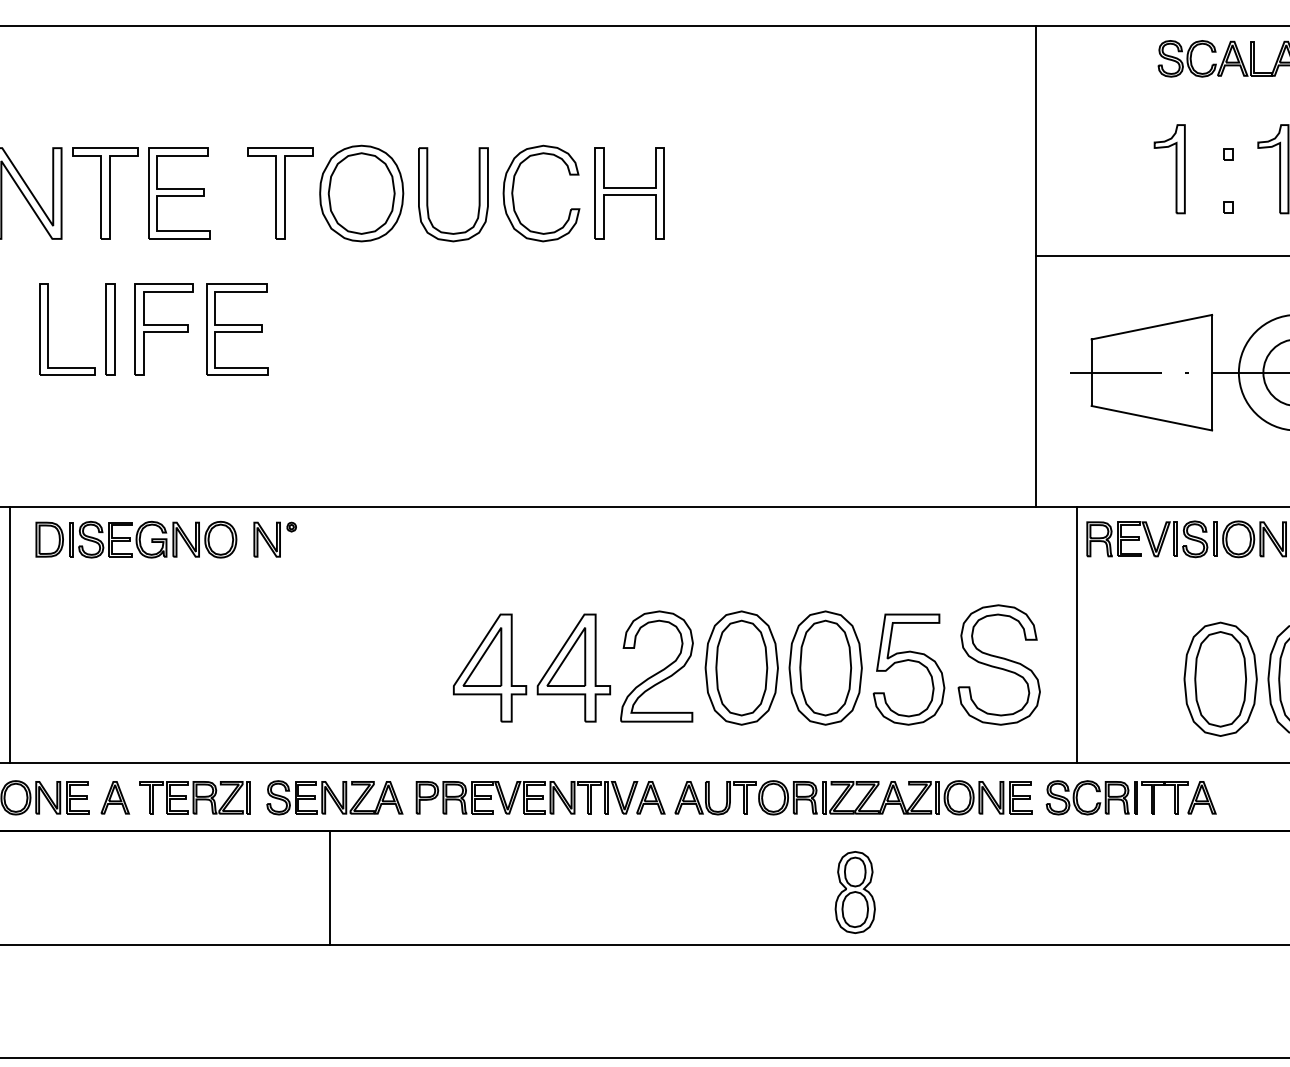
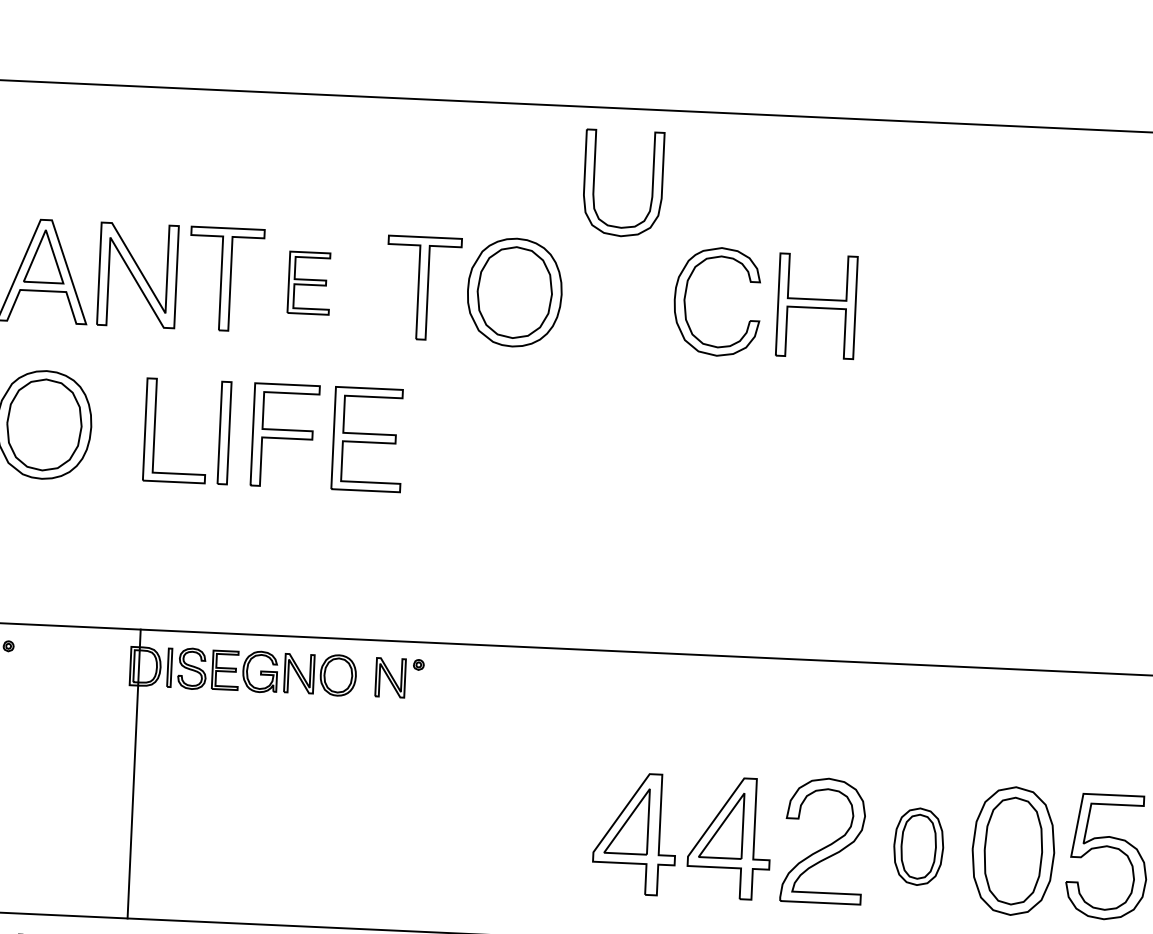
part: (179, 193) -> (309, 283), size x0.6
part: (428, 194) -> (595, 182), moved
line: (9, 635) -> (133, 774), moved
part: (741, 667) -> (918, 846), size x0.6

